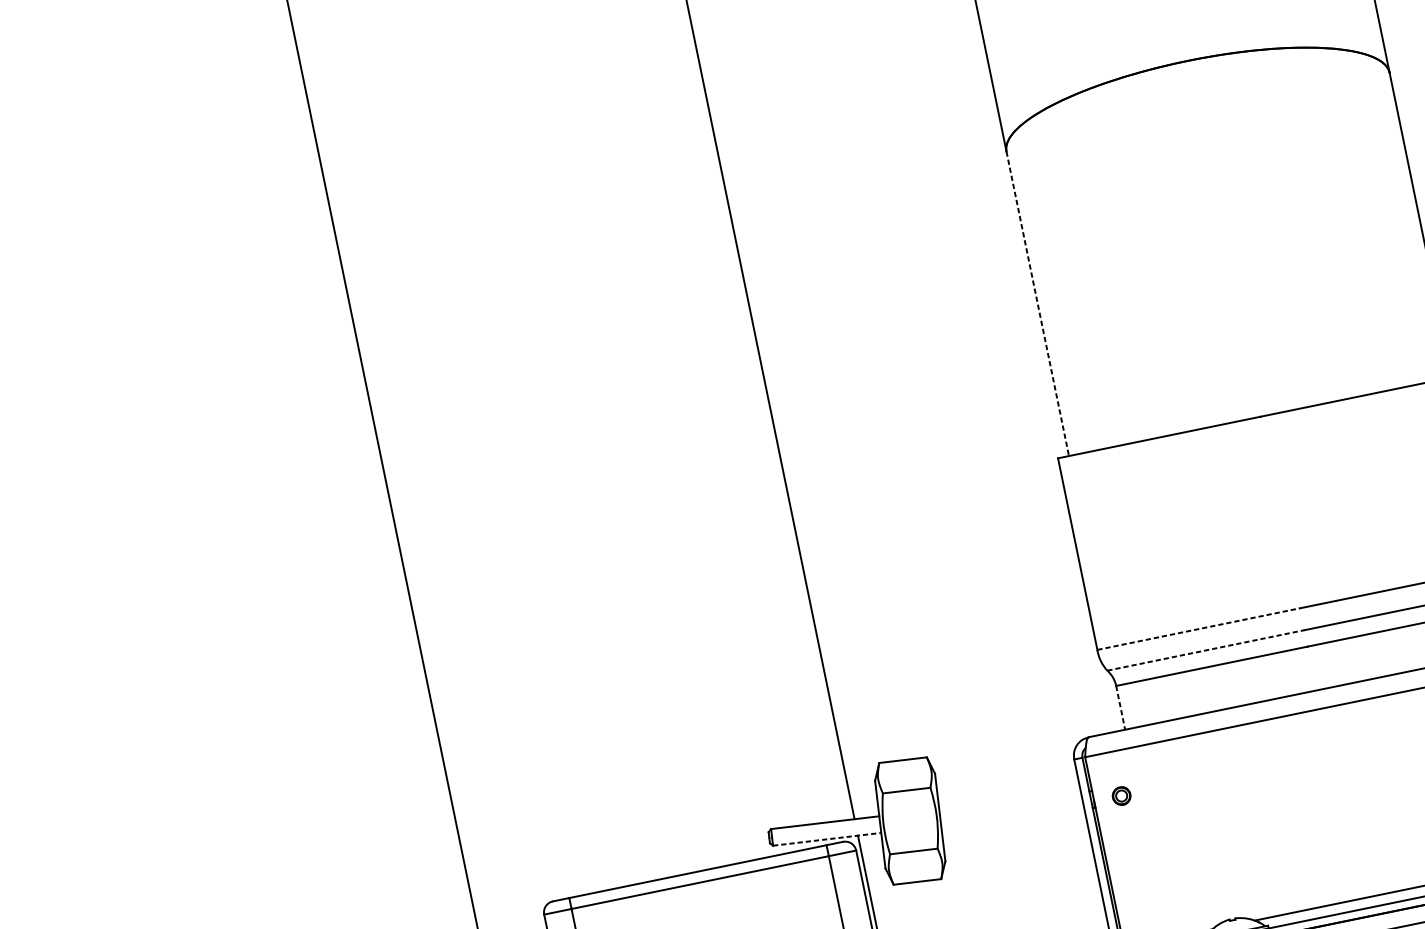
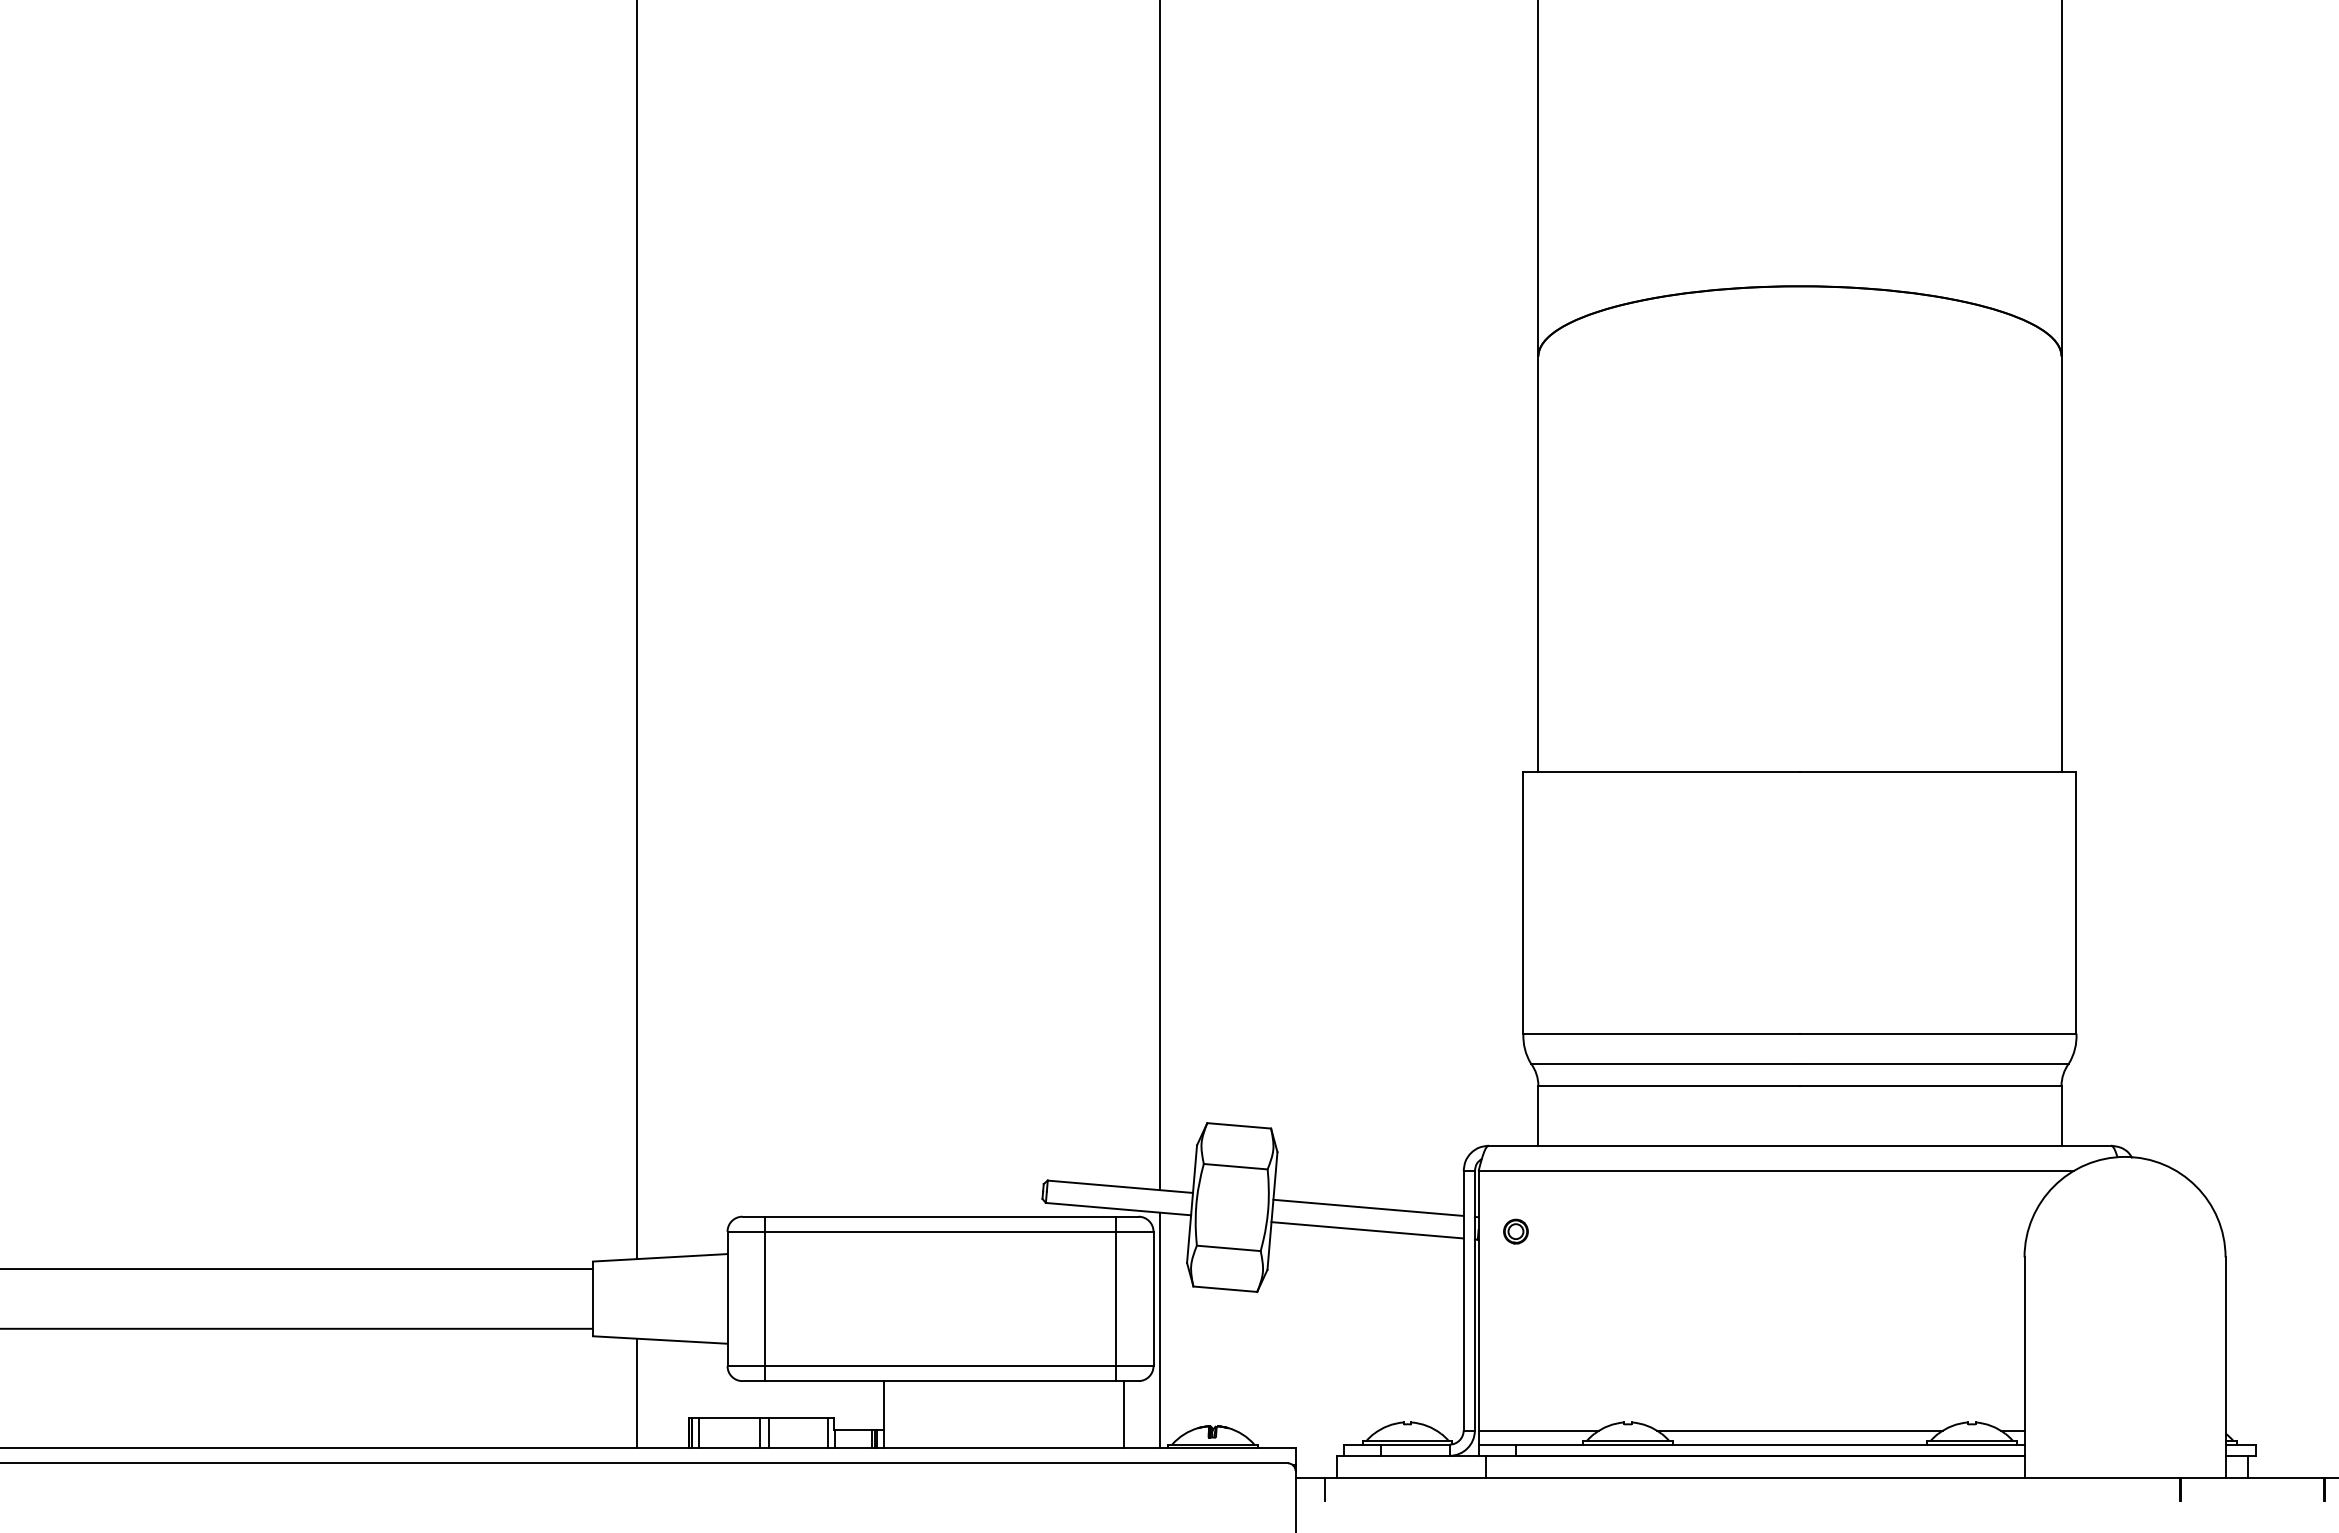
line: (1037, 304) -> (1538, 564), dashed -> solid
line: (1199, 628) -> (1662, 1033), dashed -> solid
line: (1205, 650) -> (1665, 1063), dashed -> solid
line: (1120, 707) -> (1538, 1115), dashed -> solid
line: (1010, 800) -> (1368, 1207), added
line: (1012, 817) -> (1367, 1230), added
line: (827, 839) -> (1118, 1209), dashed -> solid

